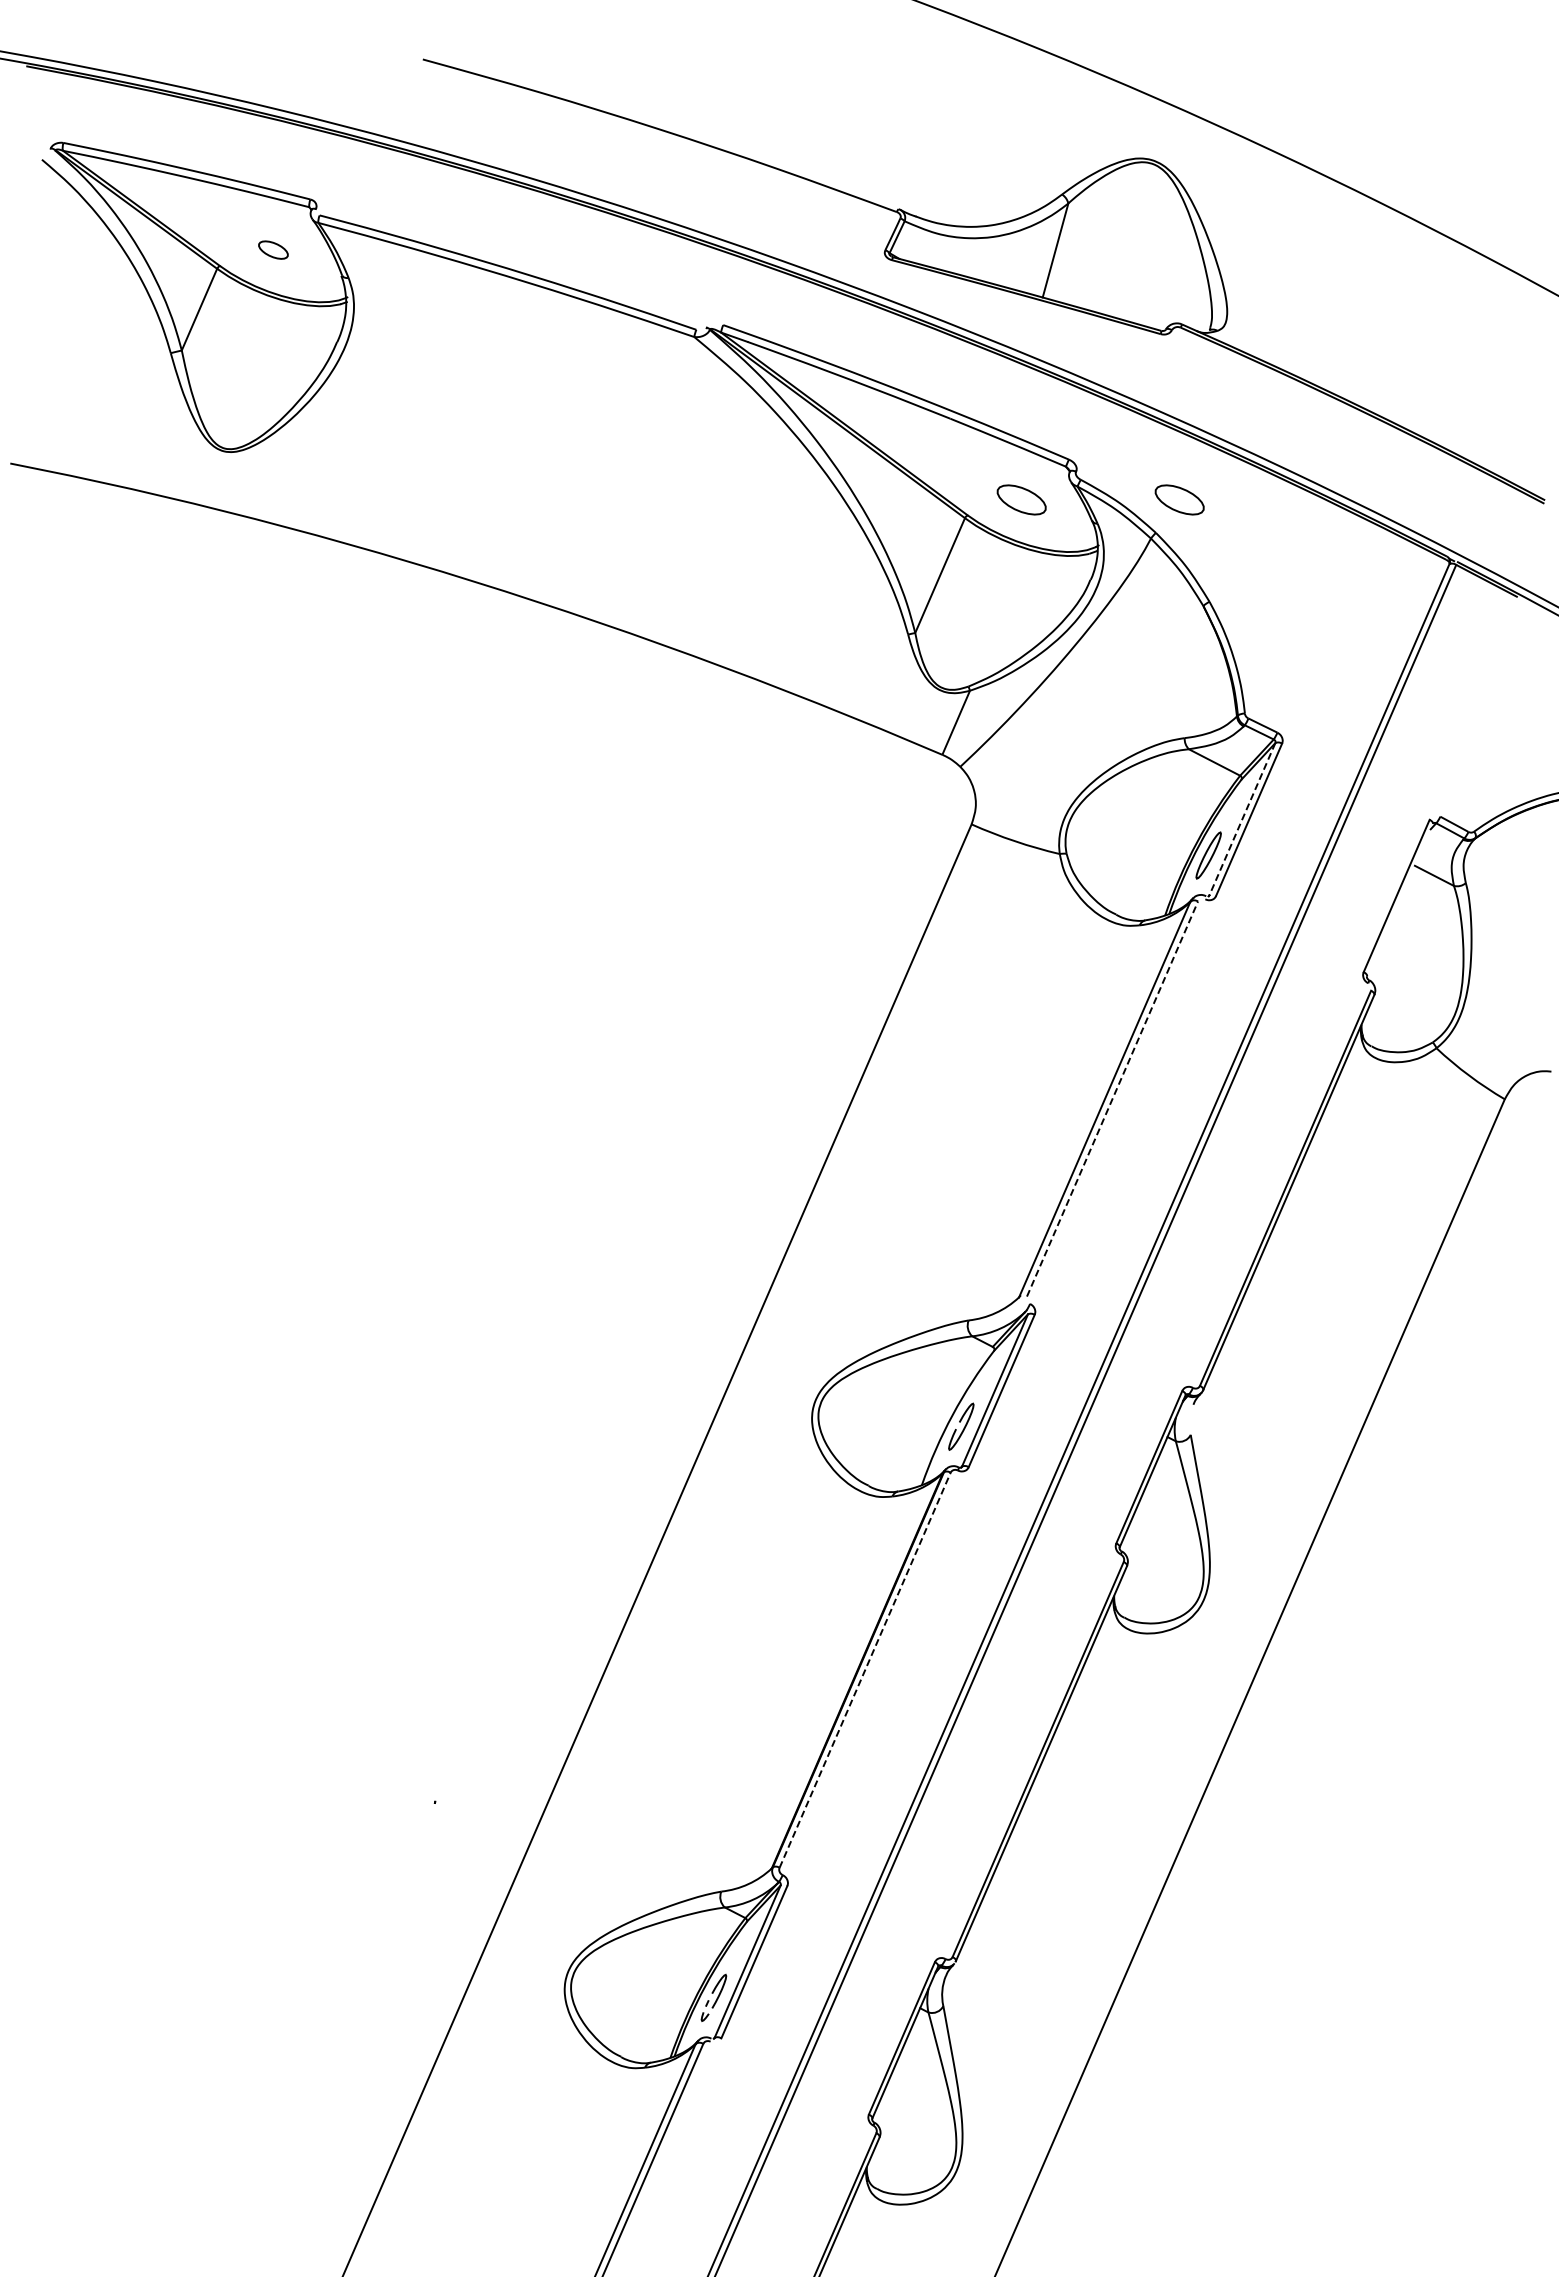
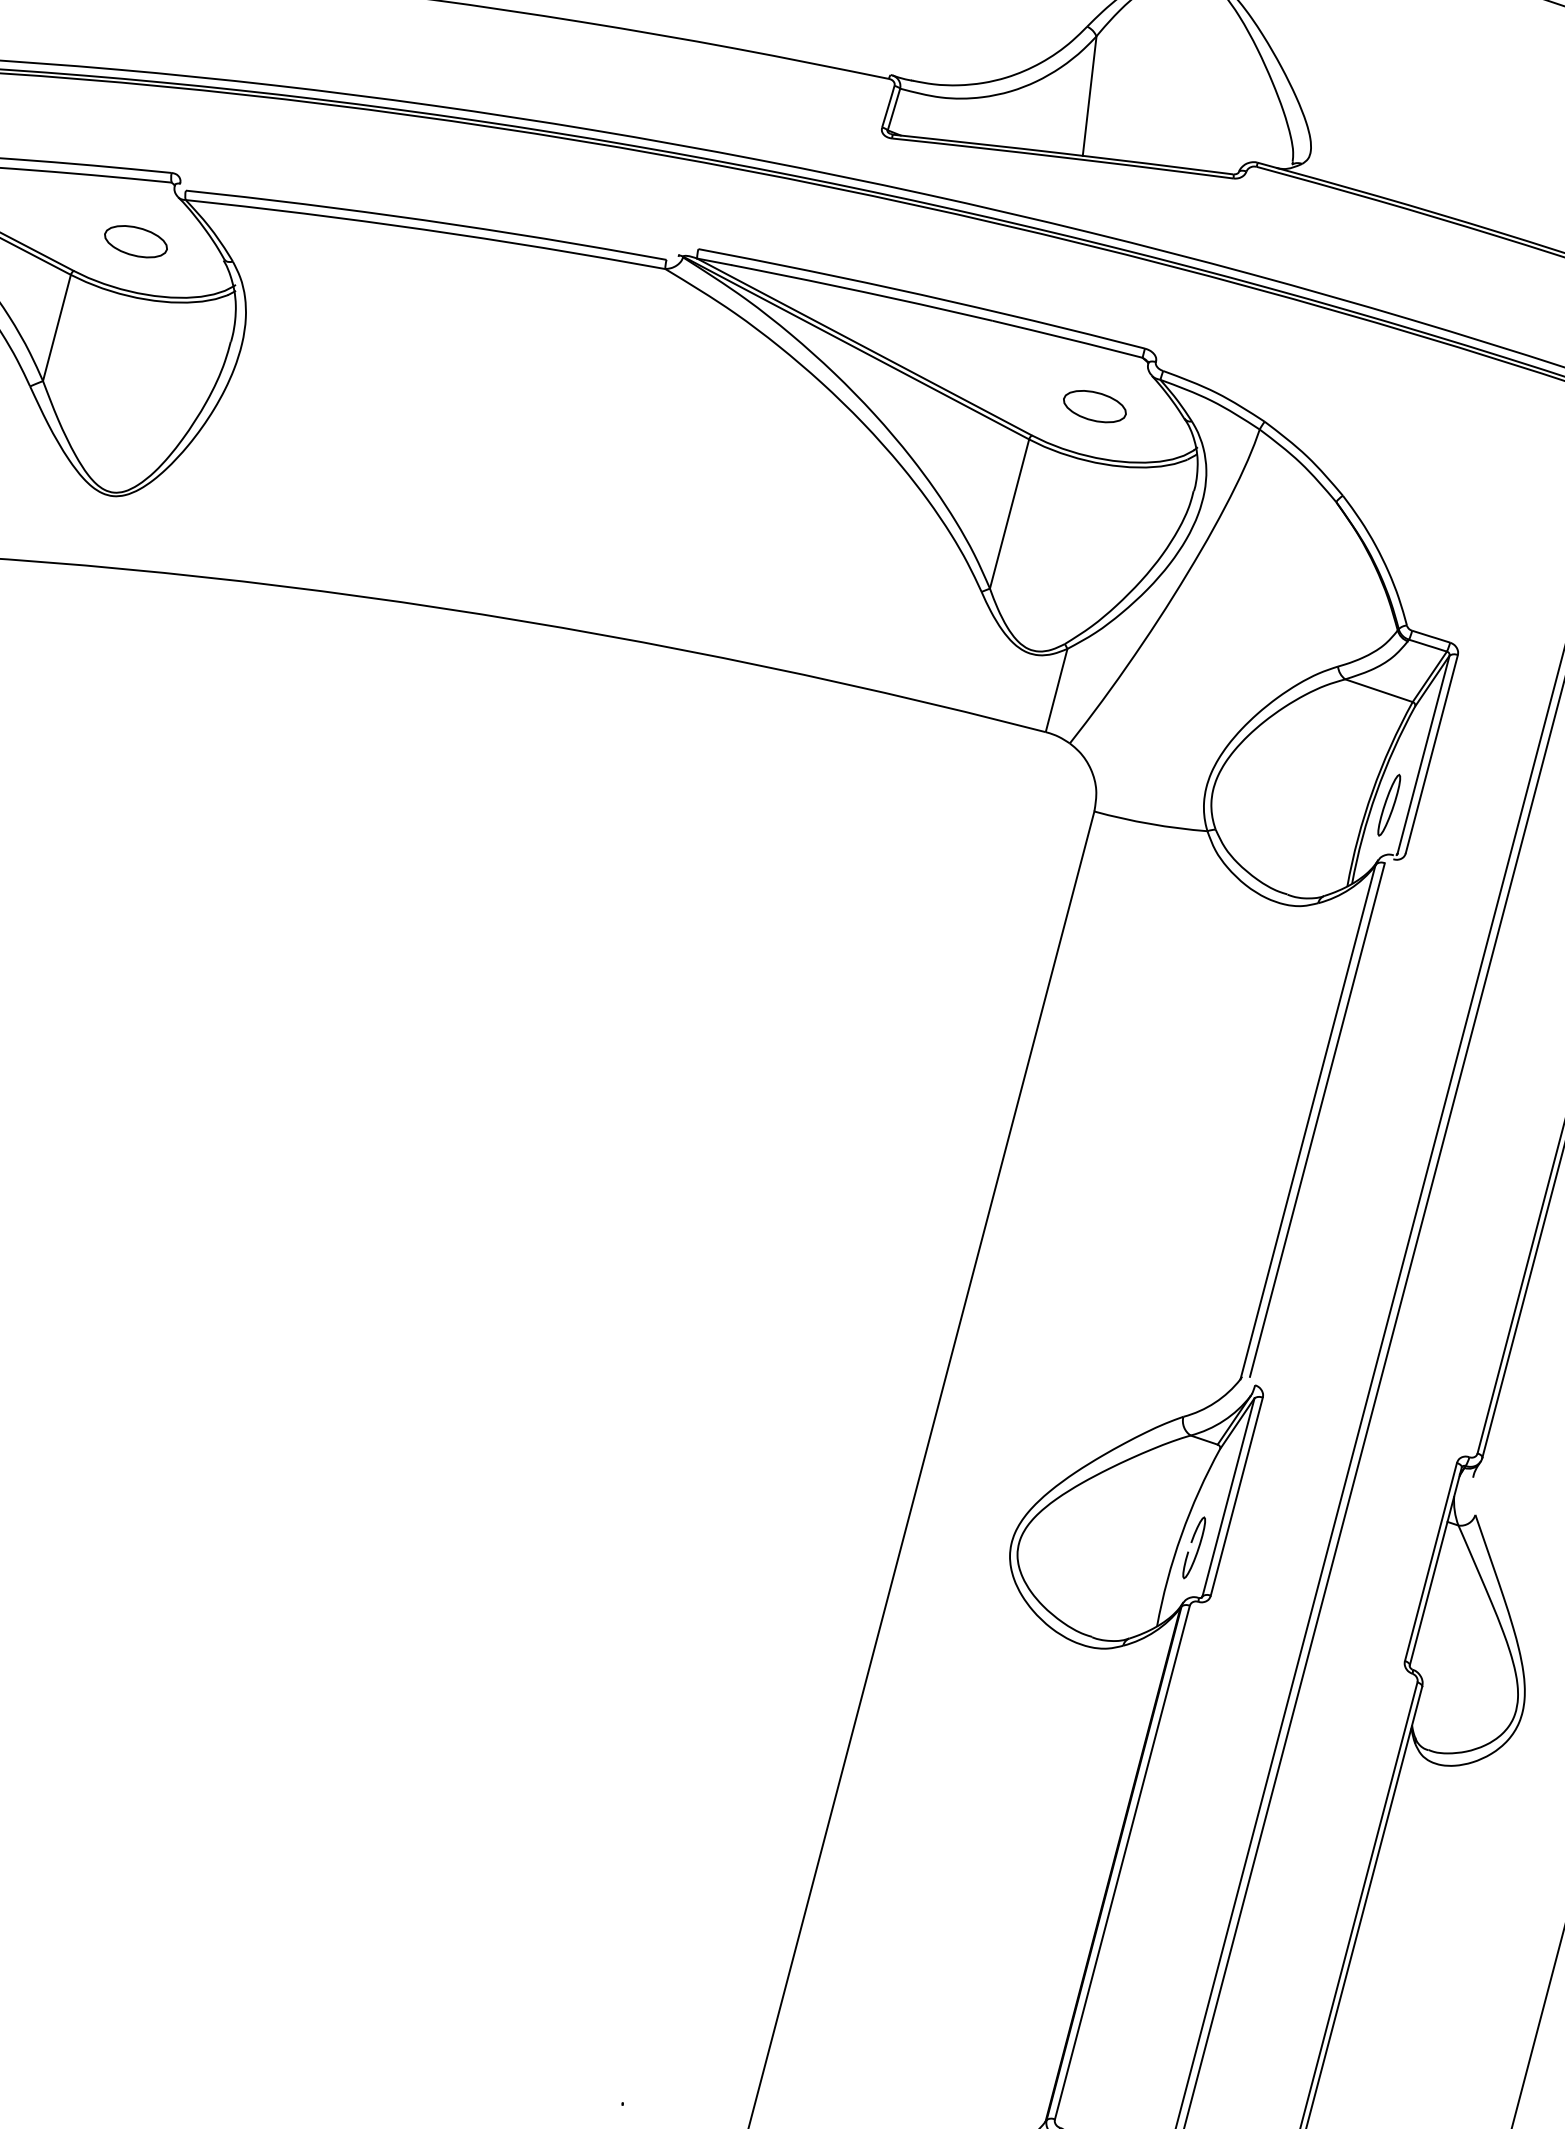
part: (273, 249) -> (135, 240), size x1.67
part: (1179, 499) -> (1287, 376), removed
line: (1242, 819) -> (1423, 755), dashed -> solid
line: (1112, 1098) -> (1317, 1119), dashed -> solid
line: (865, 1669) -> (1122, 1861), dashed -> solid

